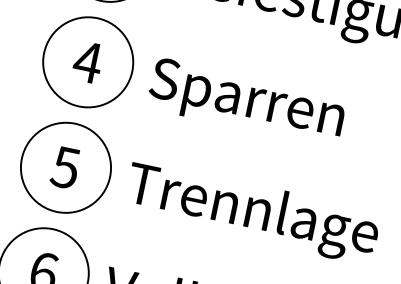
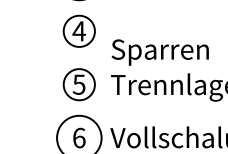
circle: (88, 62) -> (79, 31), size x0.7
text: (245, 101) -> (159, 52), moved
circle: (66, 167) -> (79, 84), size x0.7

